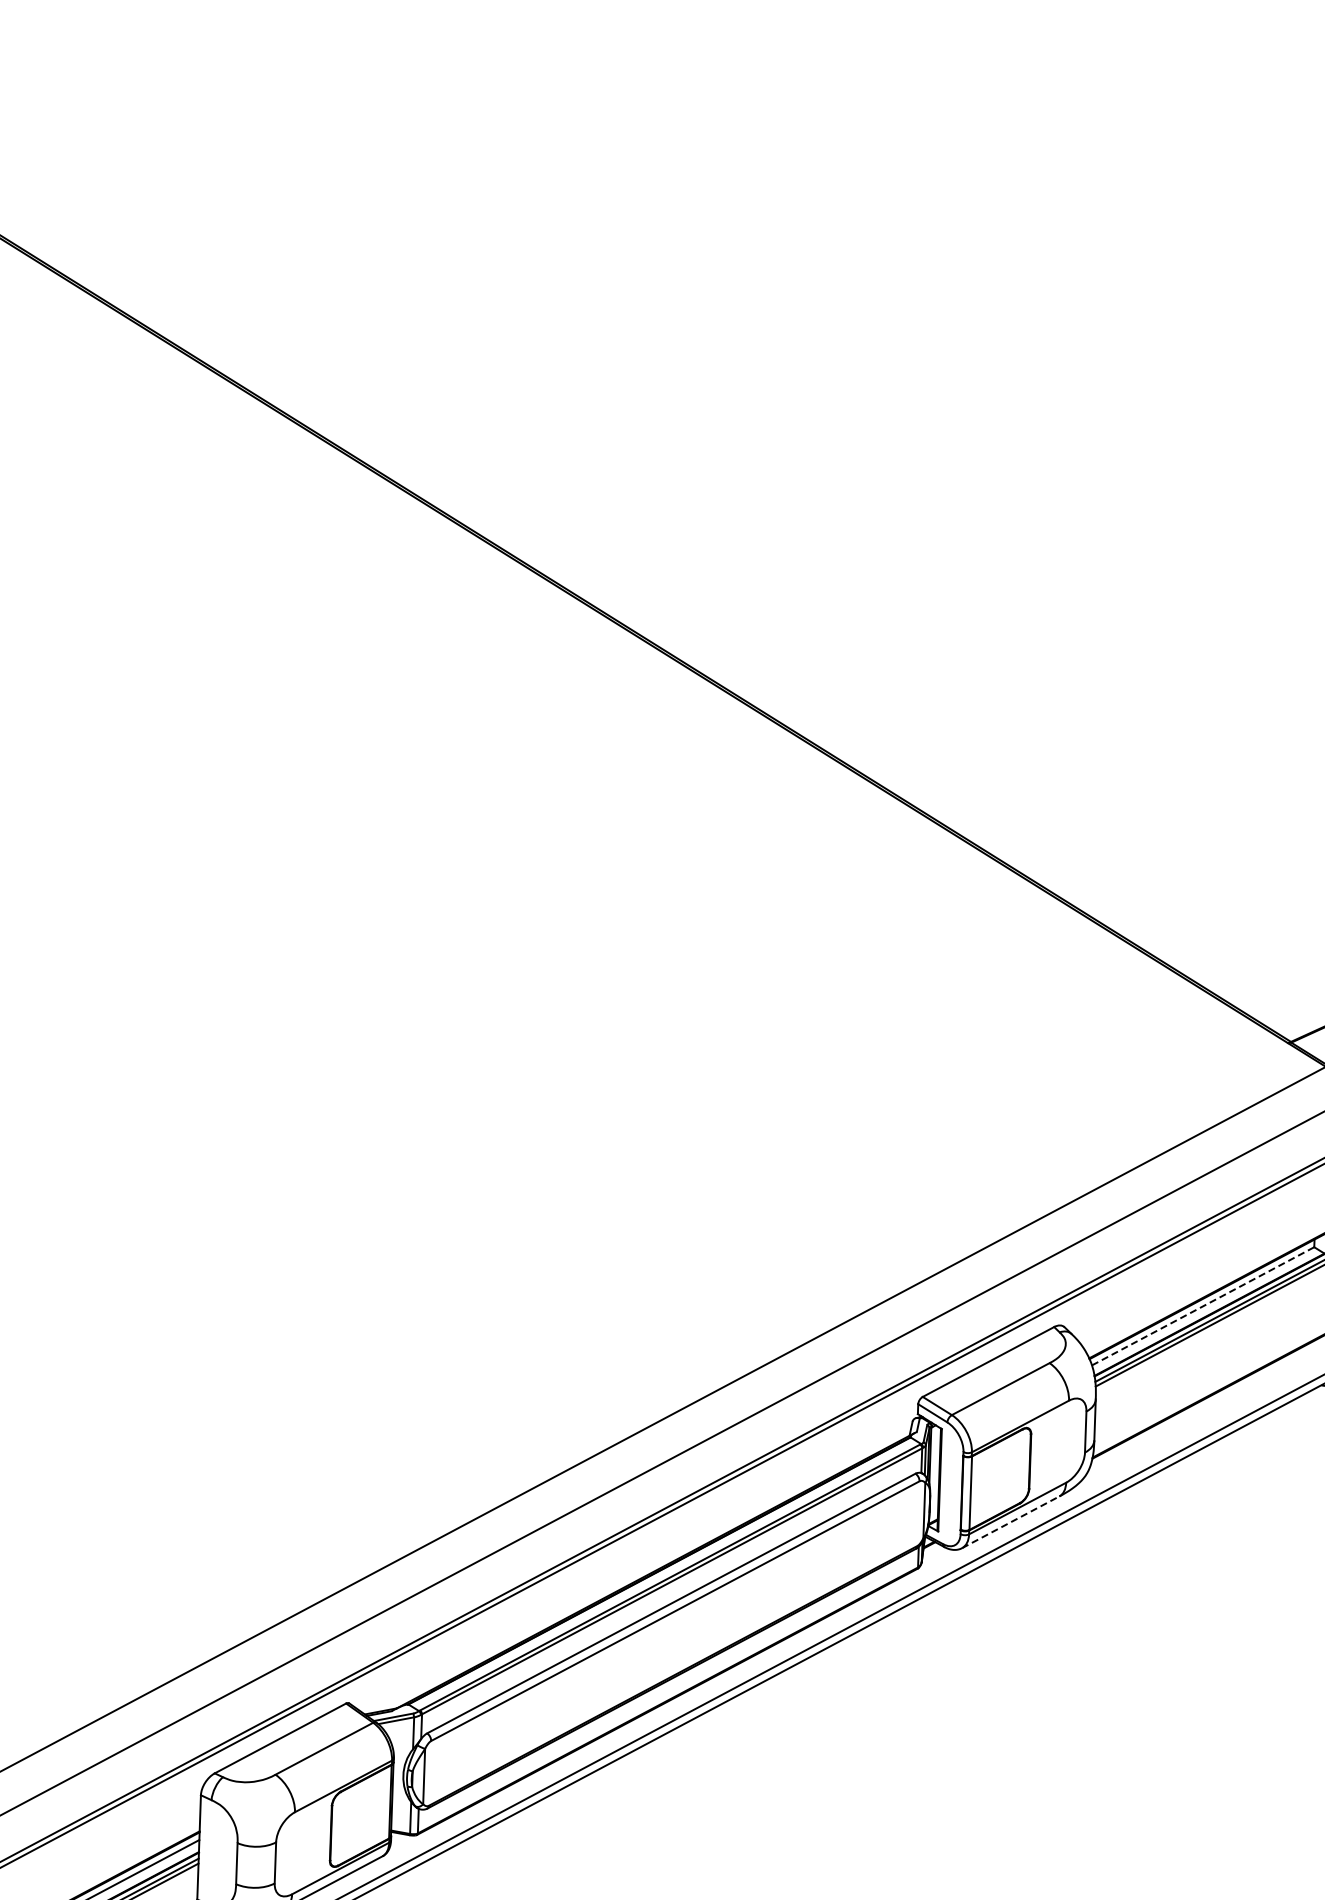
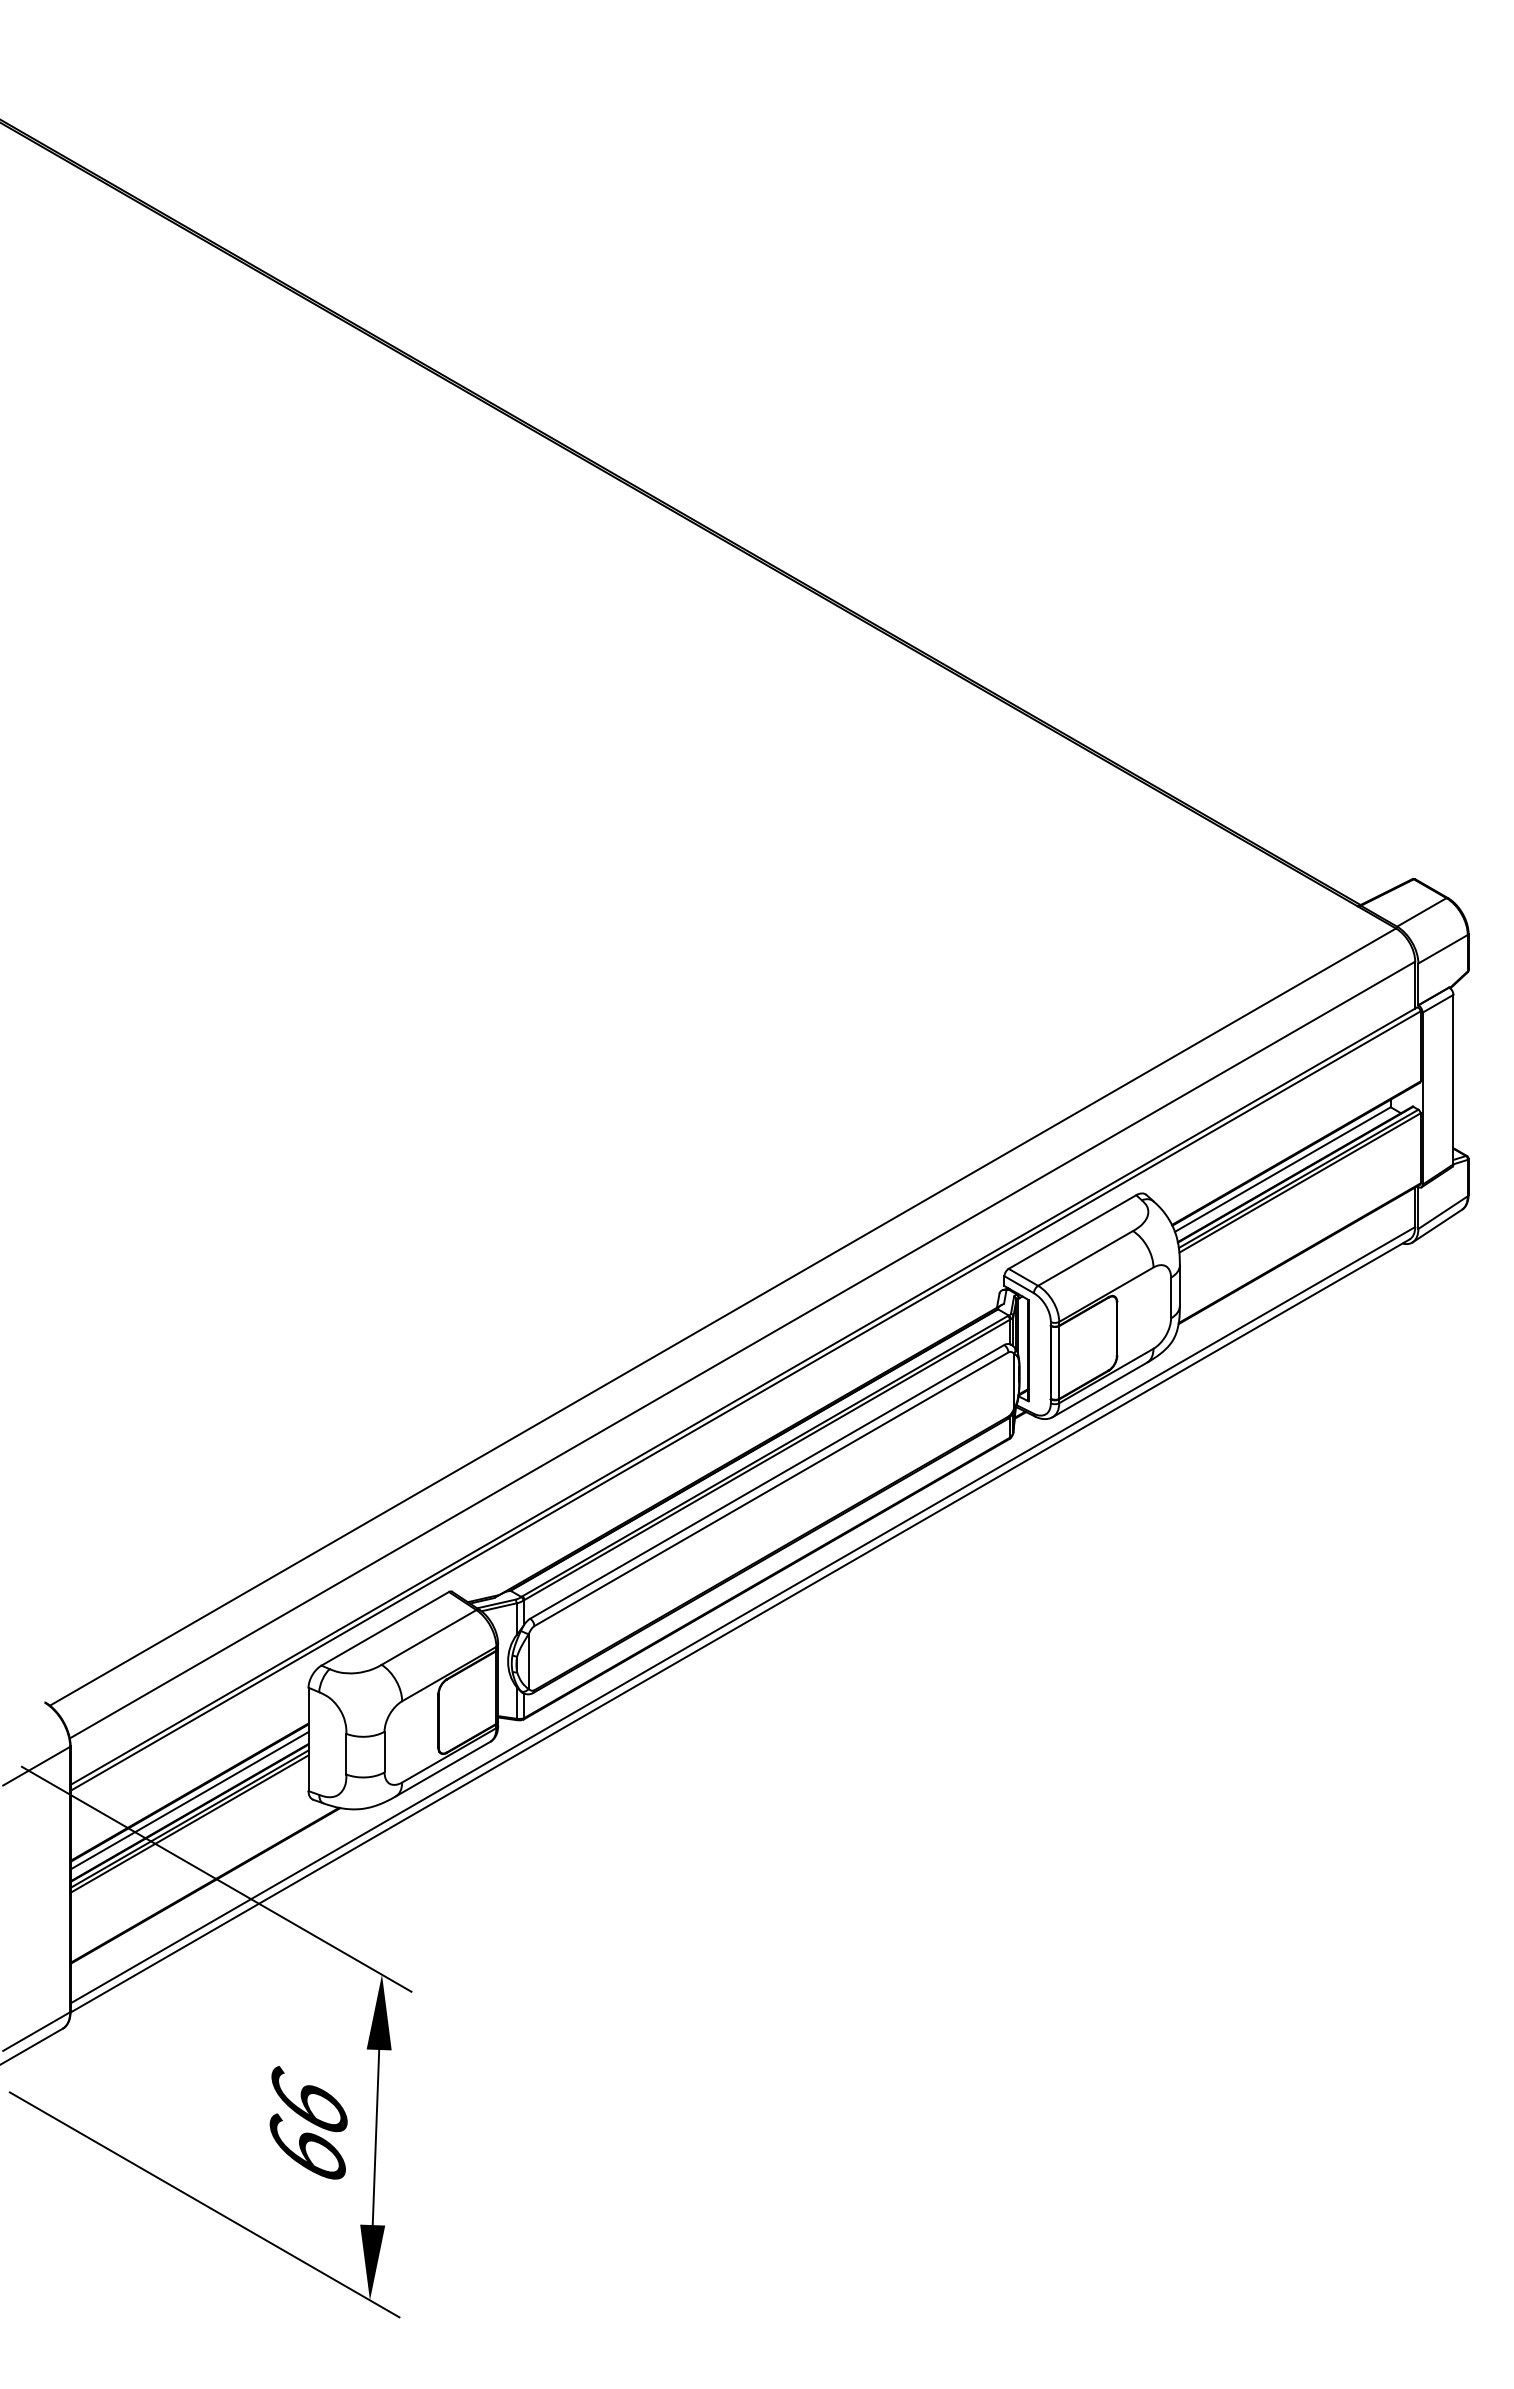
line: (1202, 1306) -> (1282, 1169), dashed -> solid
line: (1011, 1521) -> (1100, 1389), dashed -> solid

